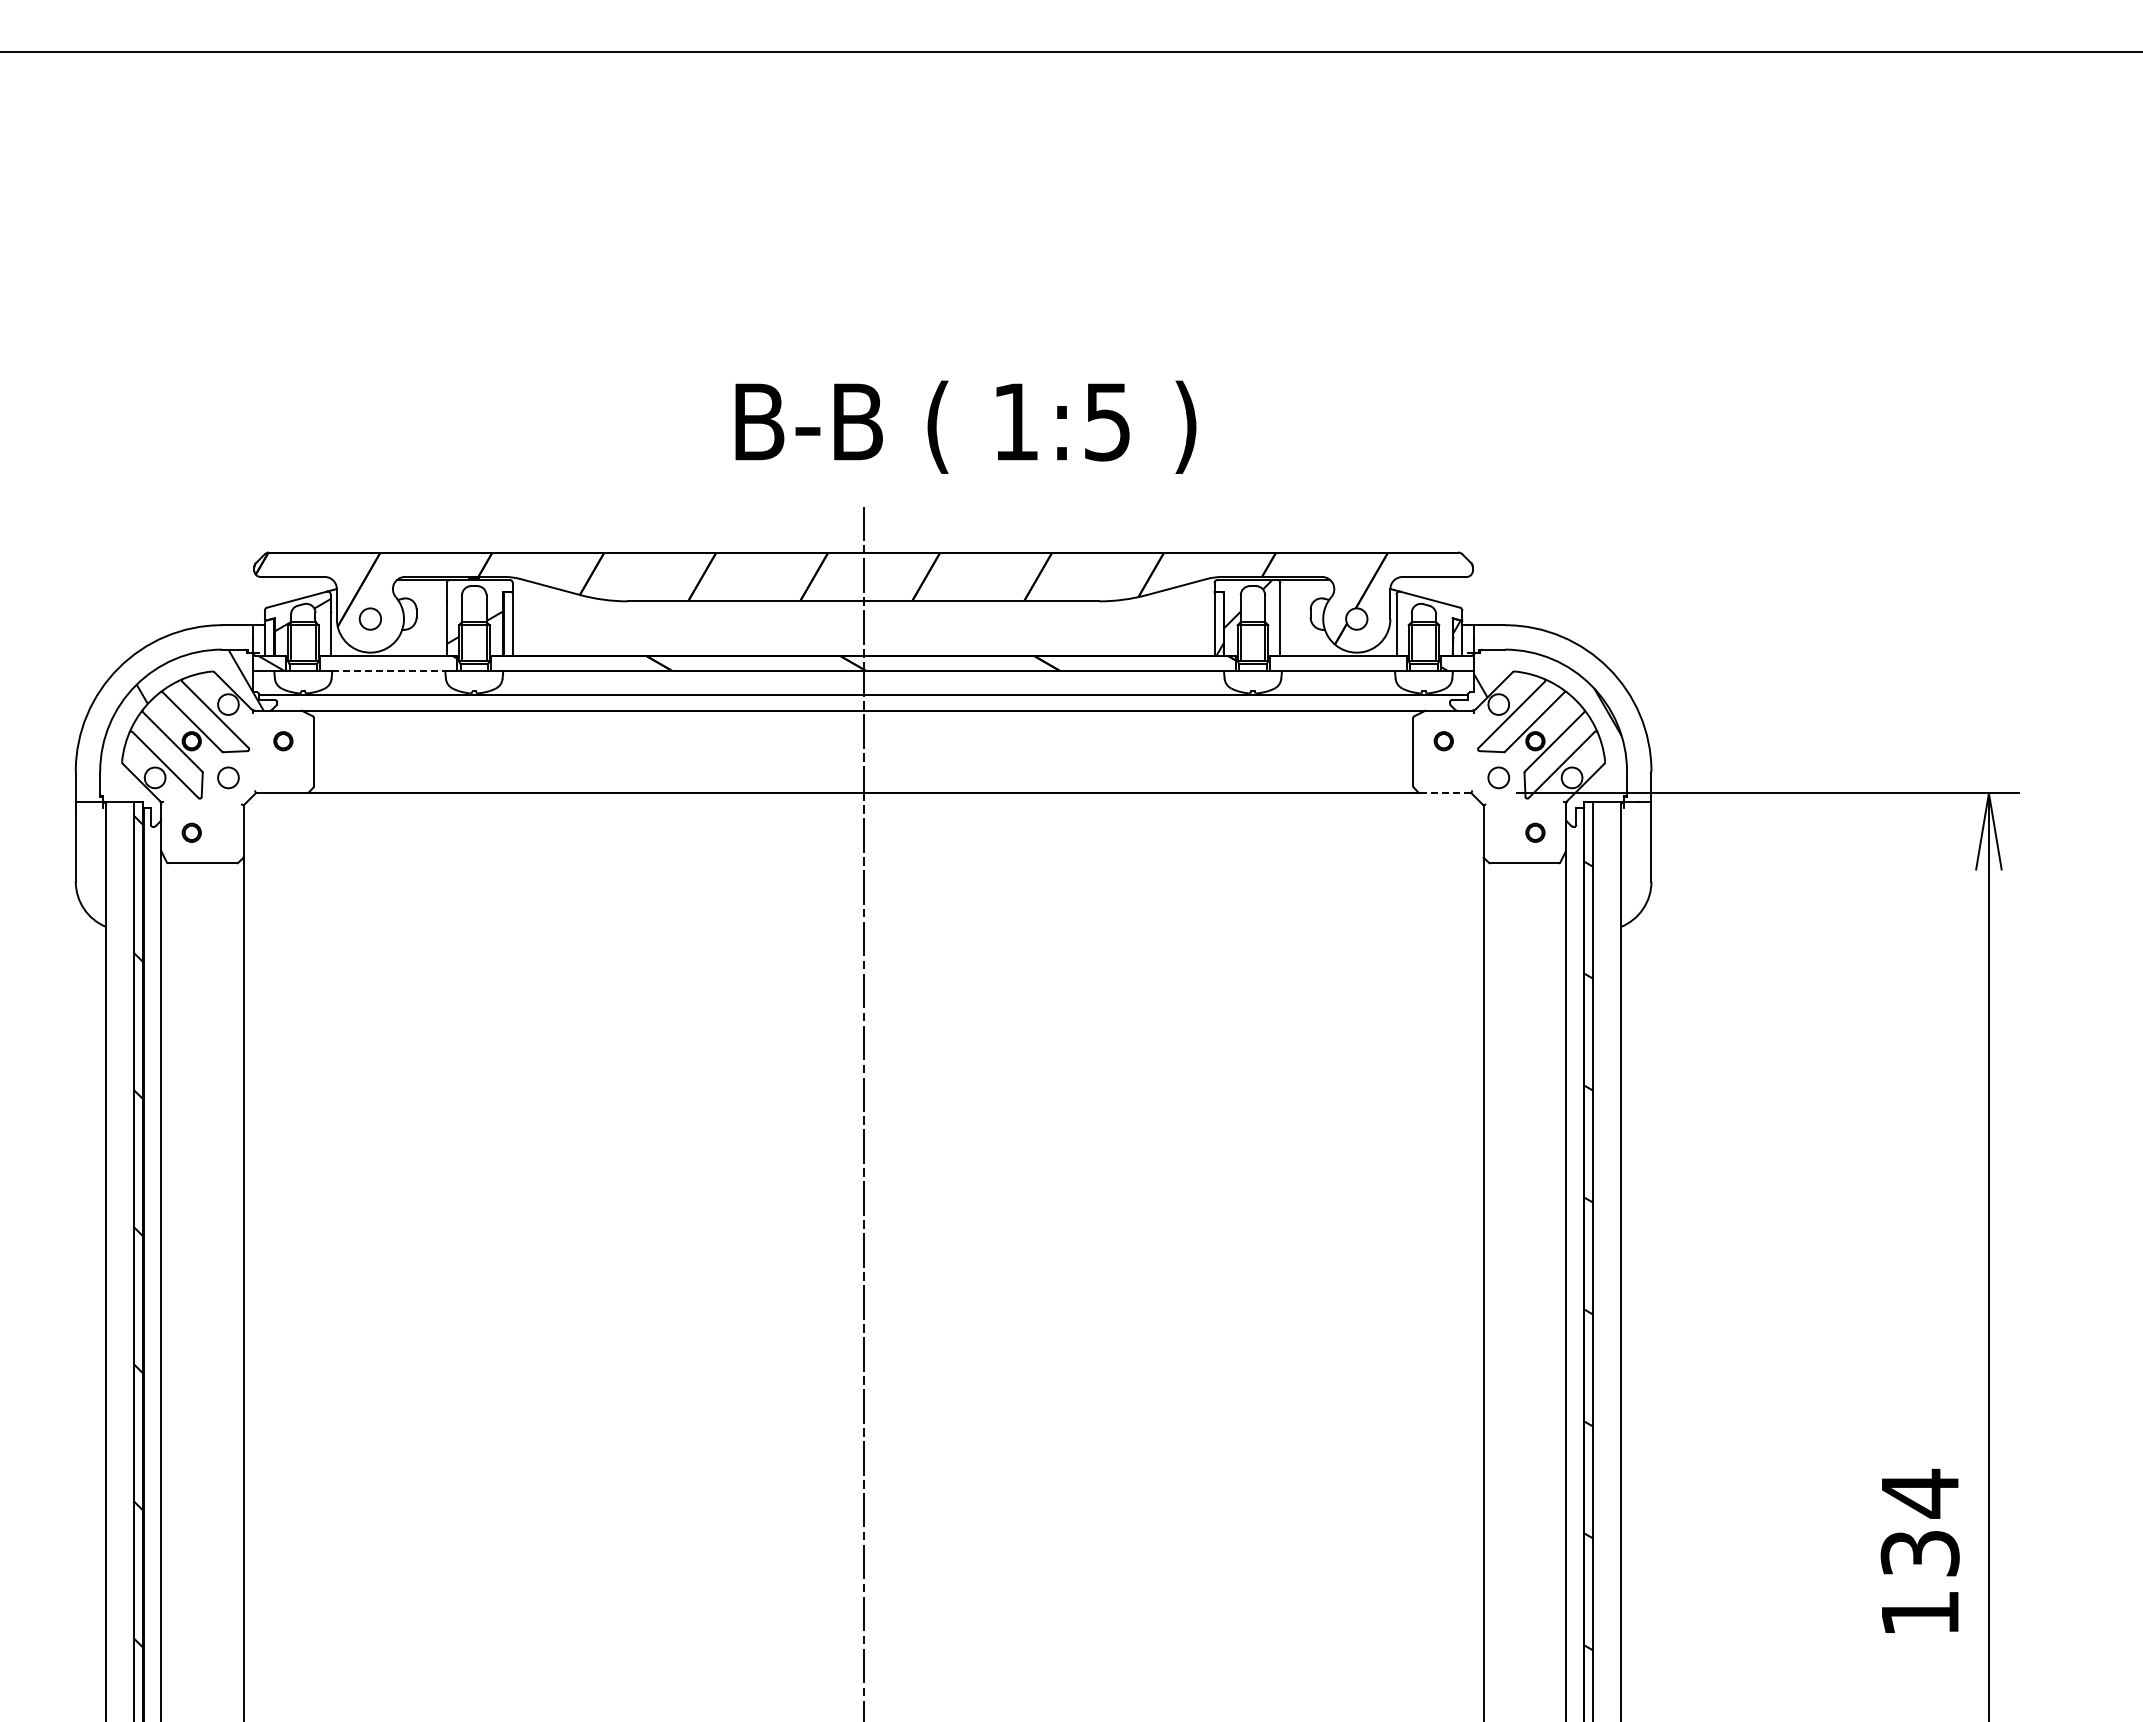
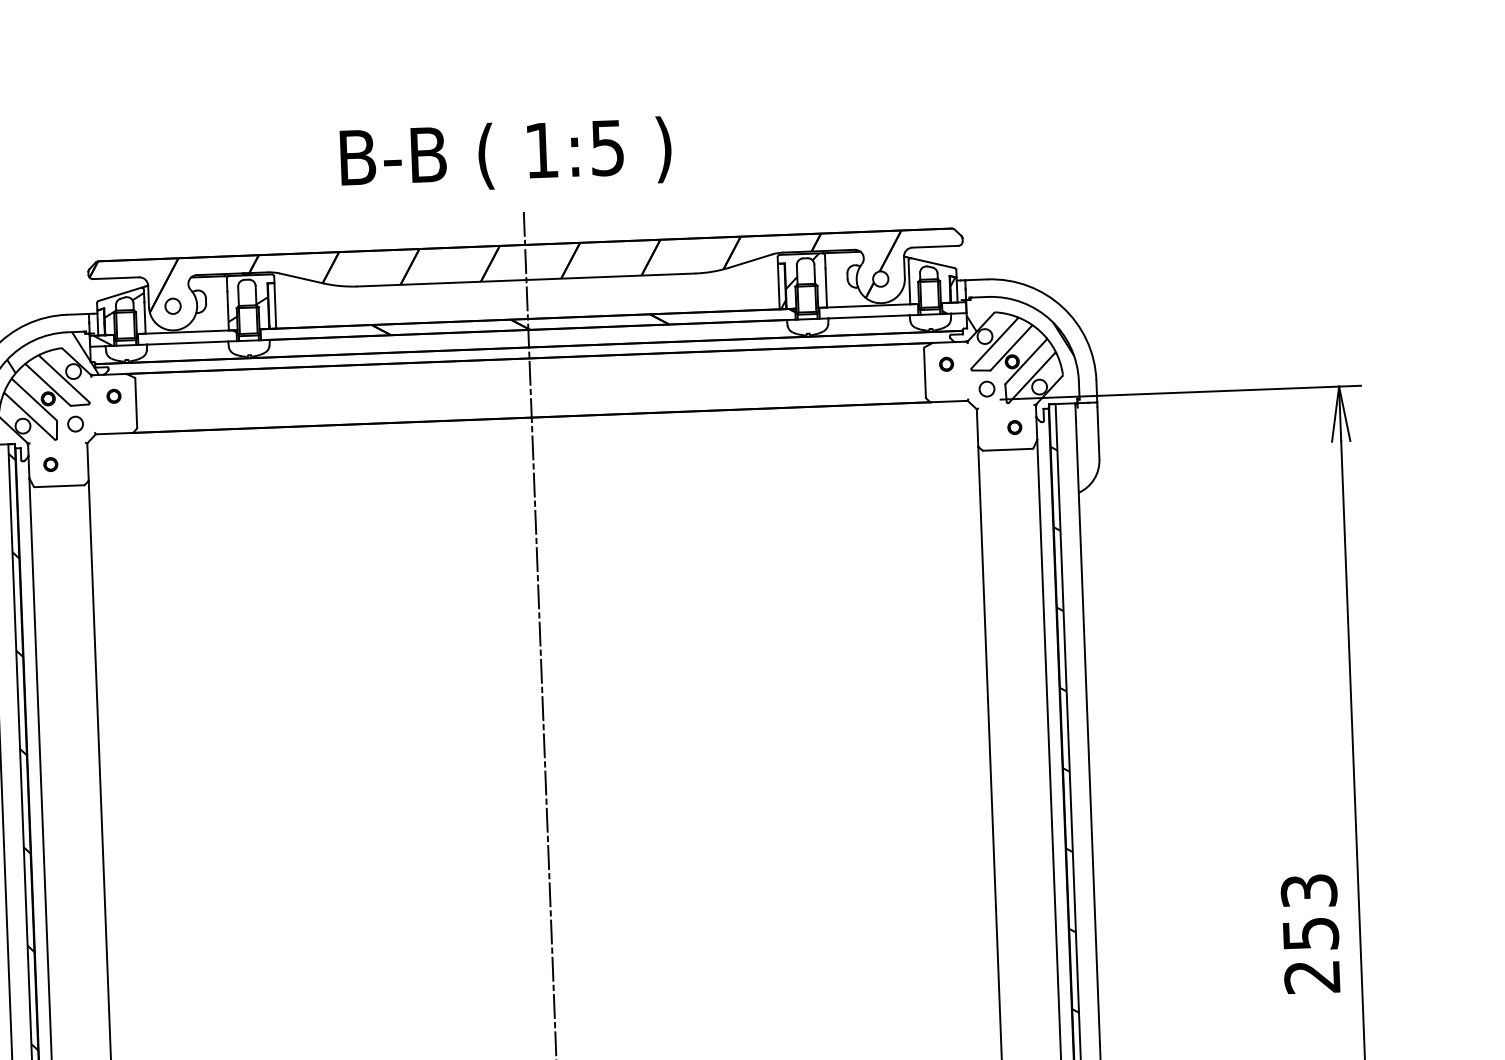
text: (965, 426) -> (505, 155), moved
line: (389, 671) -> (188, 343), dashed -> solid
line: (1445, 793) -> (949, 401), dashed -> solid
text: (1919, 1552) -> (1310, 933), 134 -> 253

